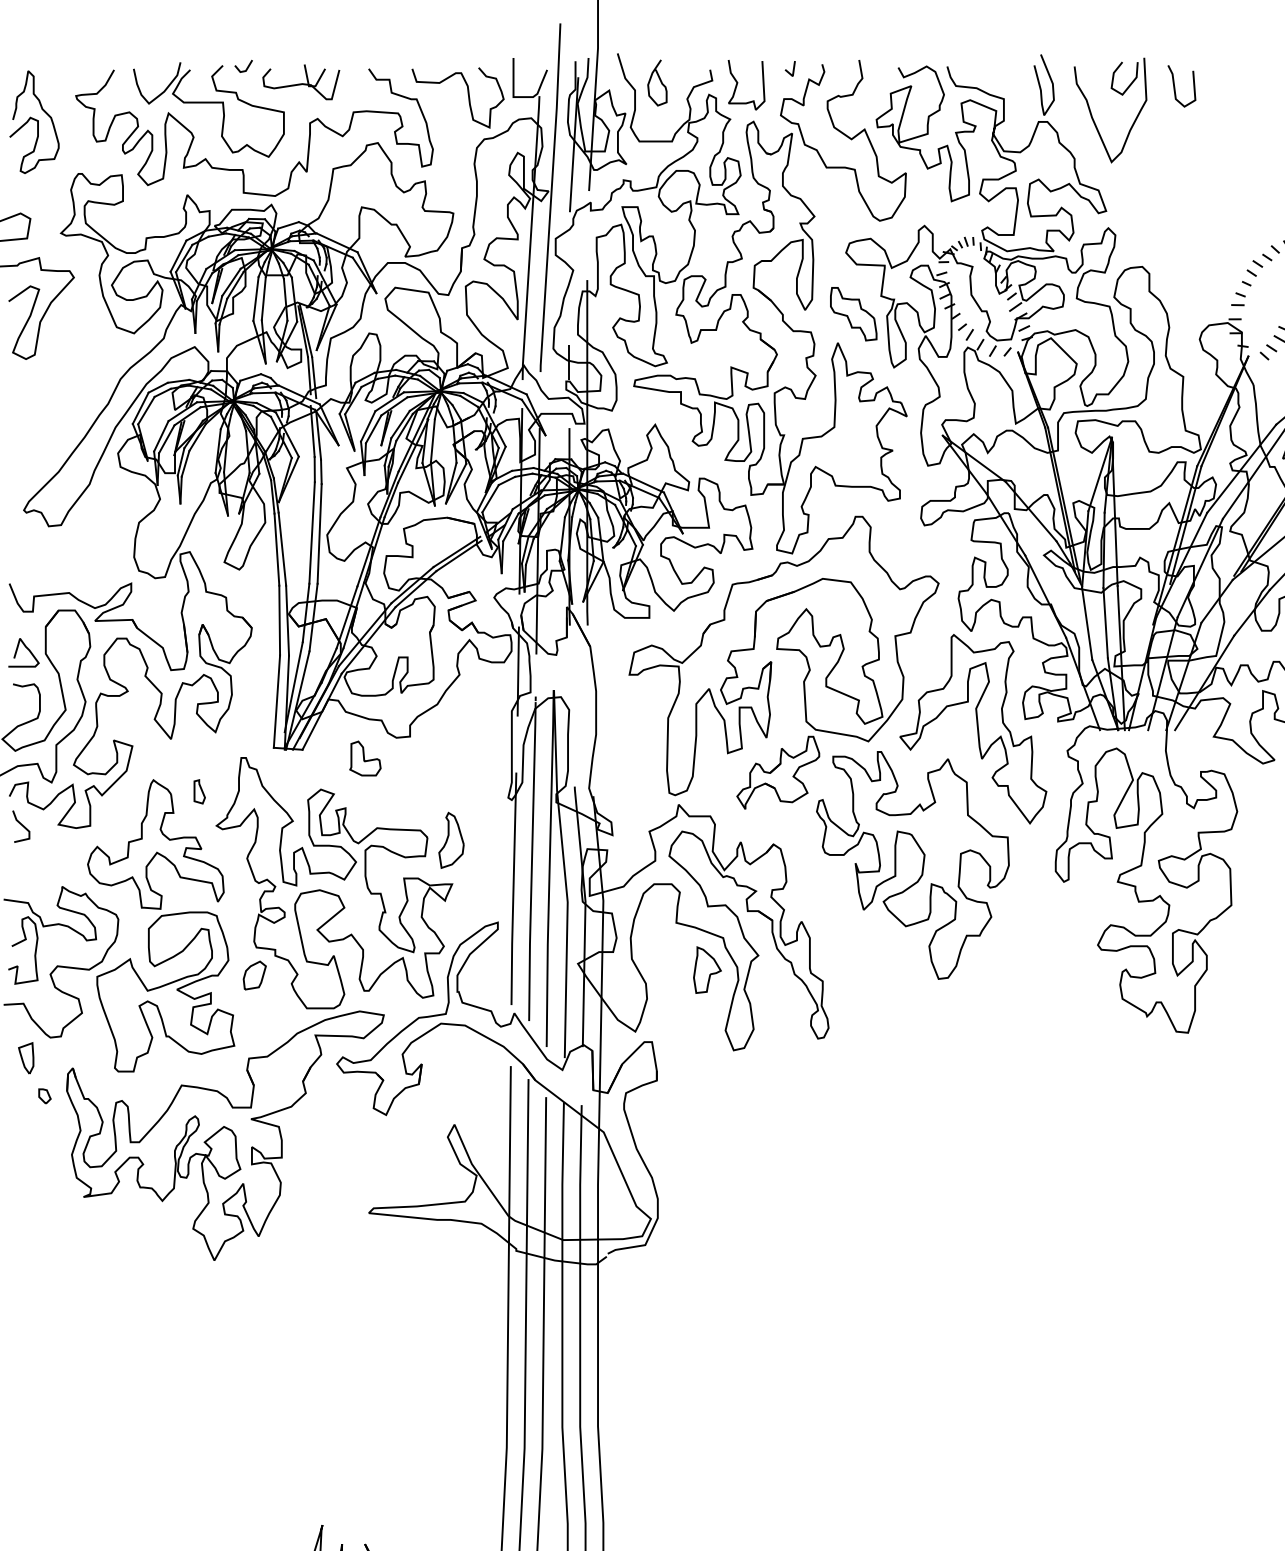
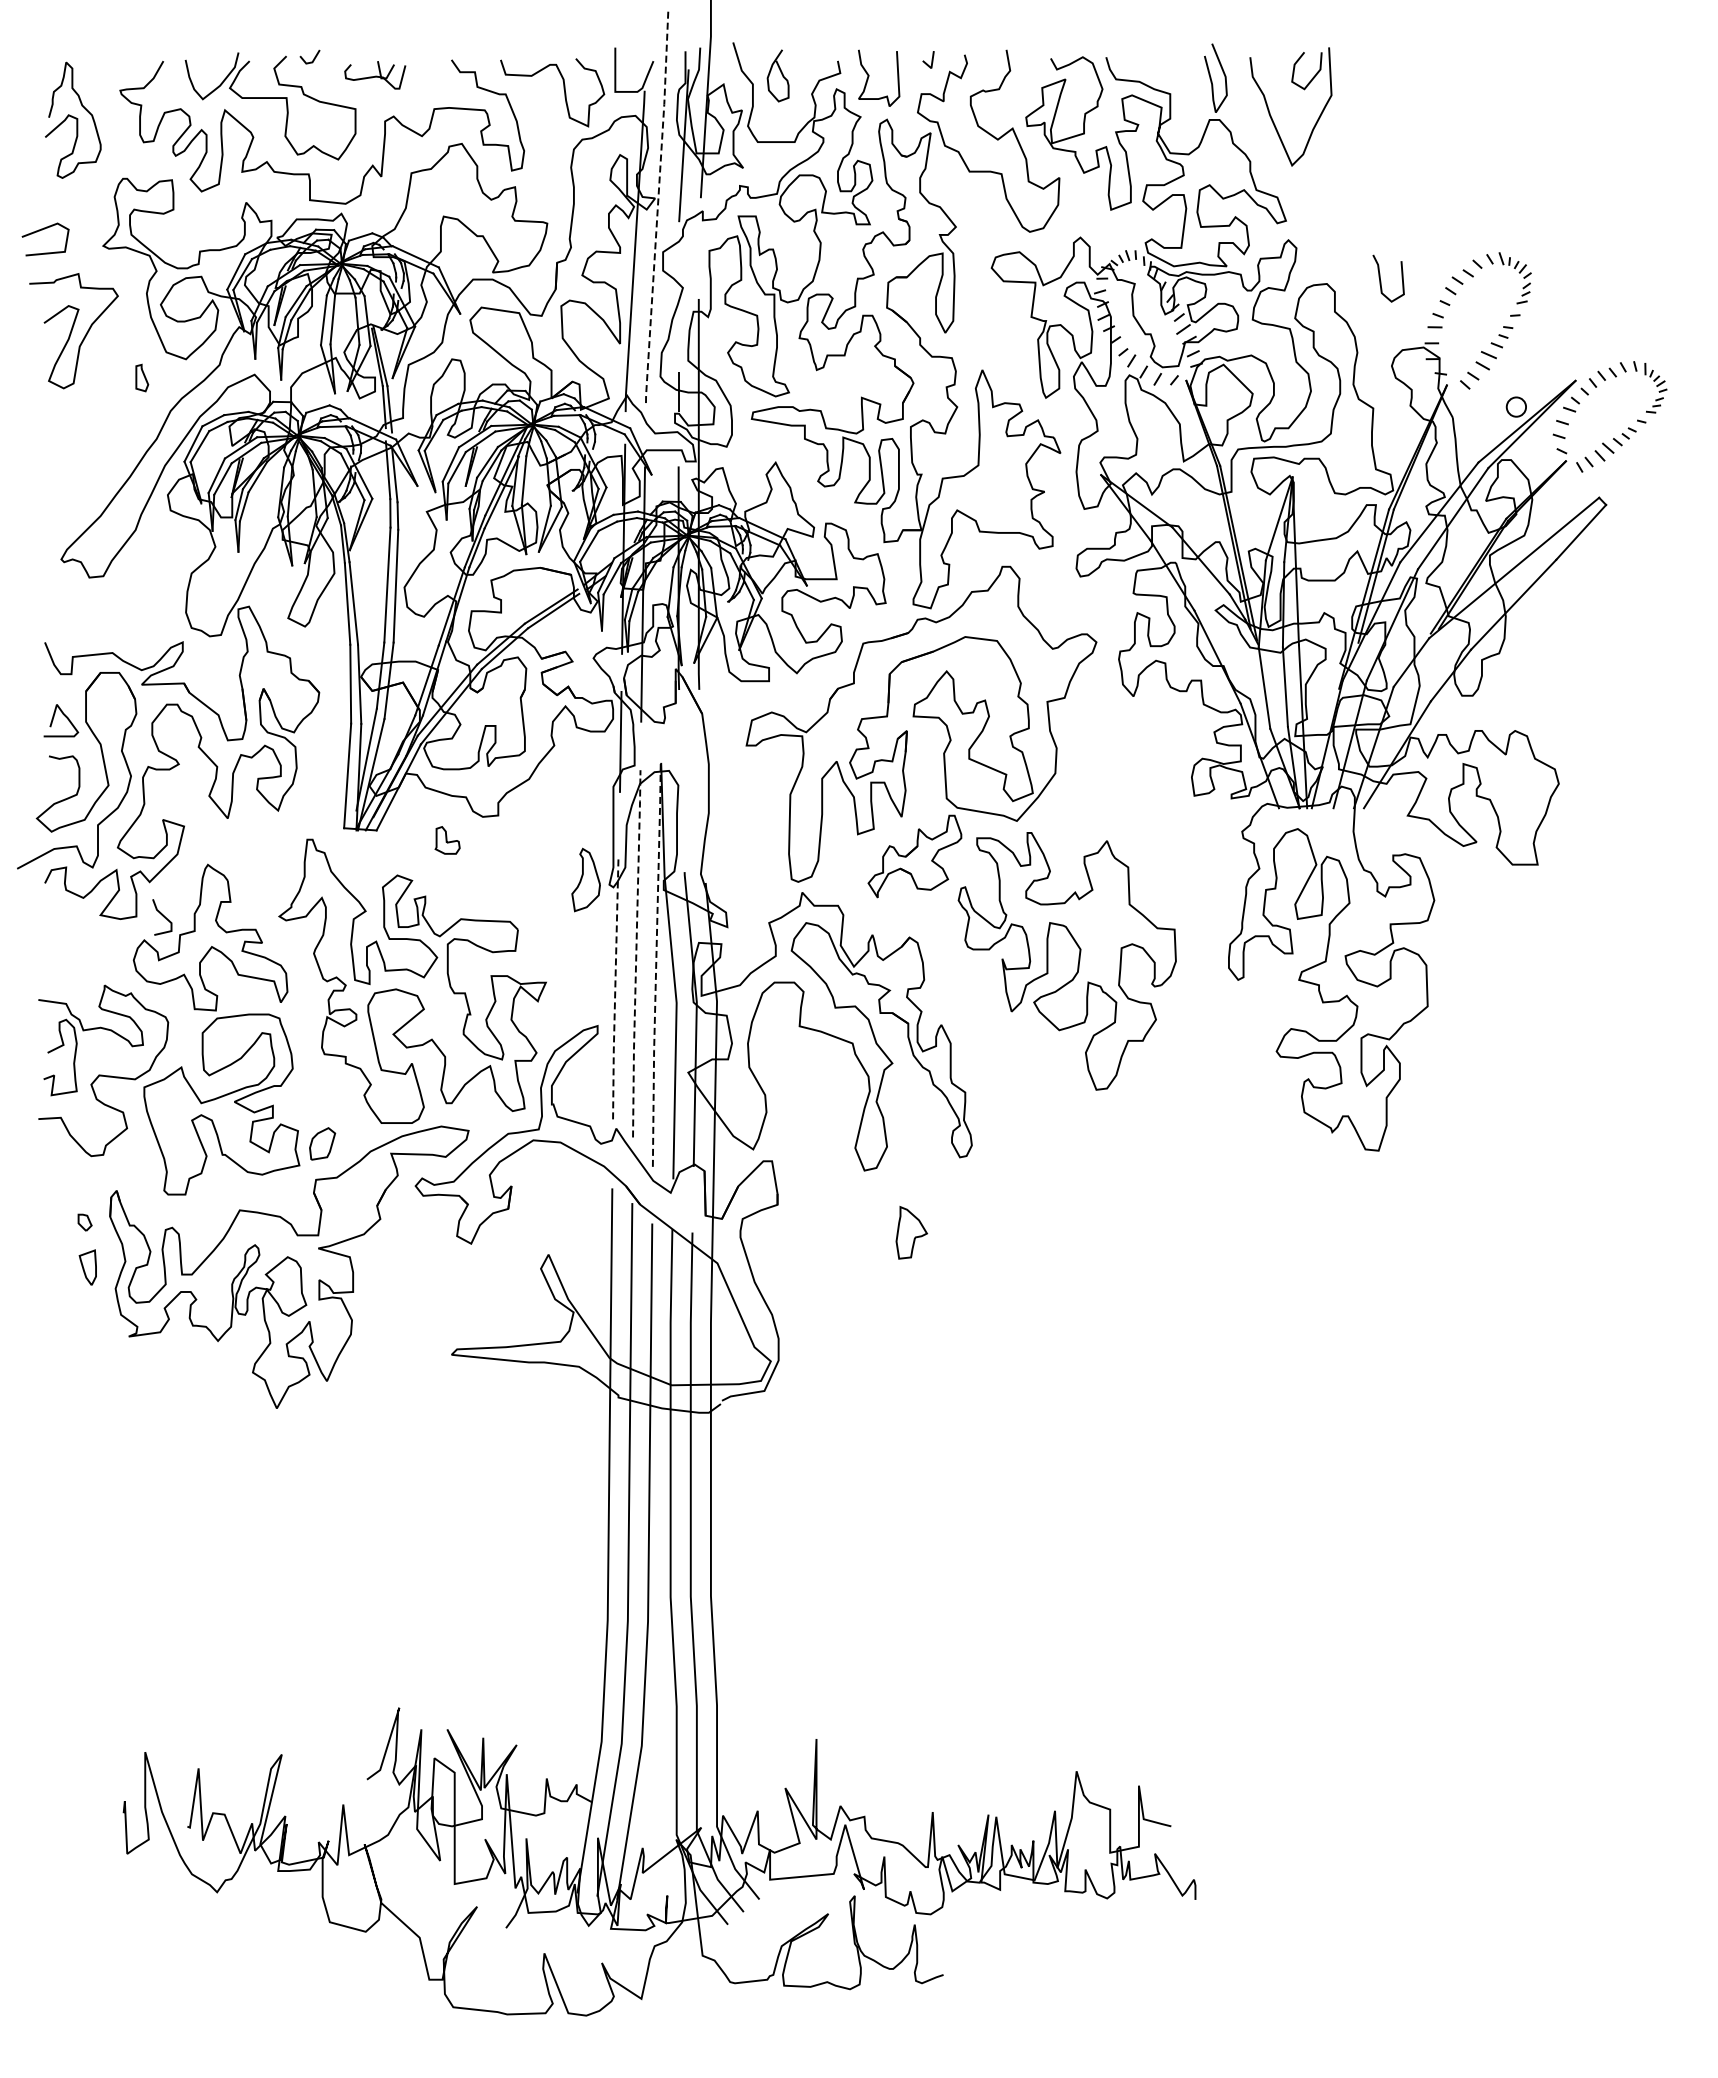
part: (301, 82) -> (375, 75), size x0.7
curve: (1175, 87) -> (1381, 280), moved
line: (551, 197) -> (658, 205), solid -> dashed
part: (853, 314) -> (1000, 337), removed
part: (973, 728) -> (1135, 806), removed
part: (365, 758) -> (447, 840), size x0.7
part: (199, 791) -> (142, 377), moved
line: (21, 825) -> (162, 916), moved
part: (450, 839) -> (585, 879), moved
line: (532, 861) -> (636, 956), solid -> dashed
line: (549, 868) -> (656, 964), solid -> dashed
line: (513, 889) -> (615, 988), solid -> dashed
part: (707, 969) -> (911, 1232), moved
part: (254, 975) -> (322, 1143), moved
part: (25, 1058) -> (87, 1267), moved

